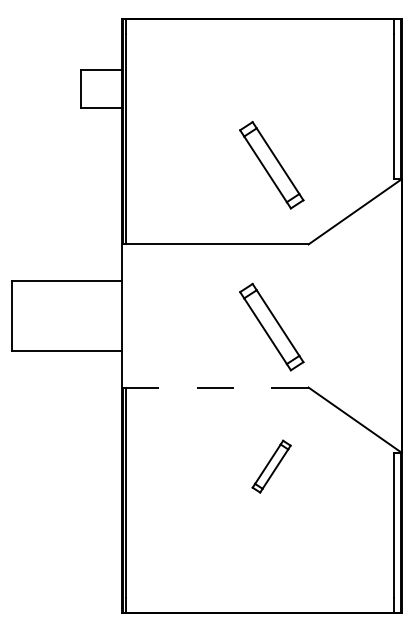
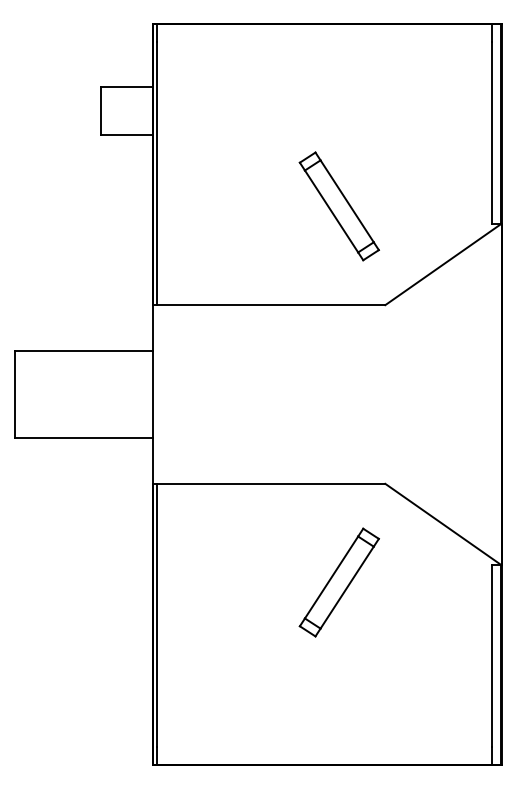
part: (271, 327) -> (338, 408), removed
line: (215, 387) -> (269, 483), dashed -> solid
part: (271, 466) -> (338, 582), size x1.67

